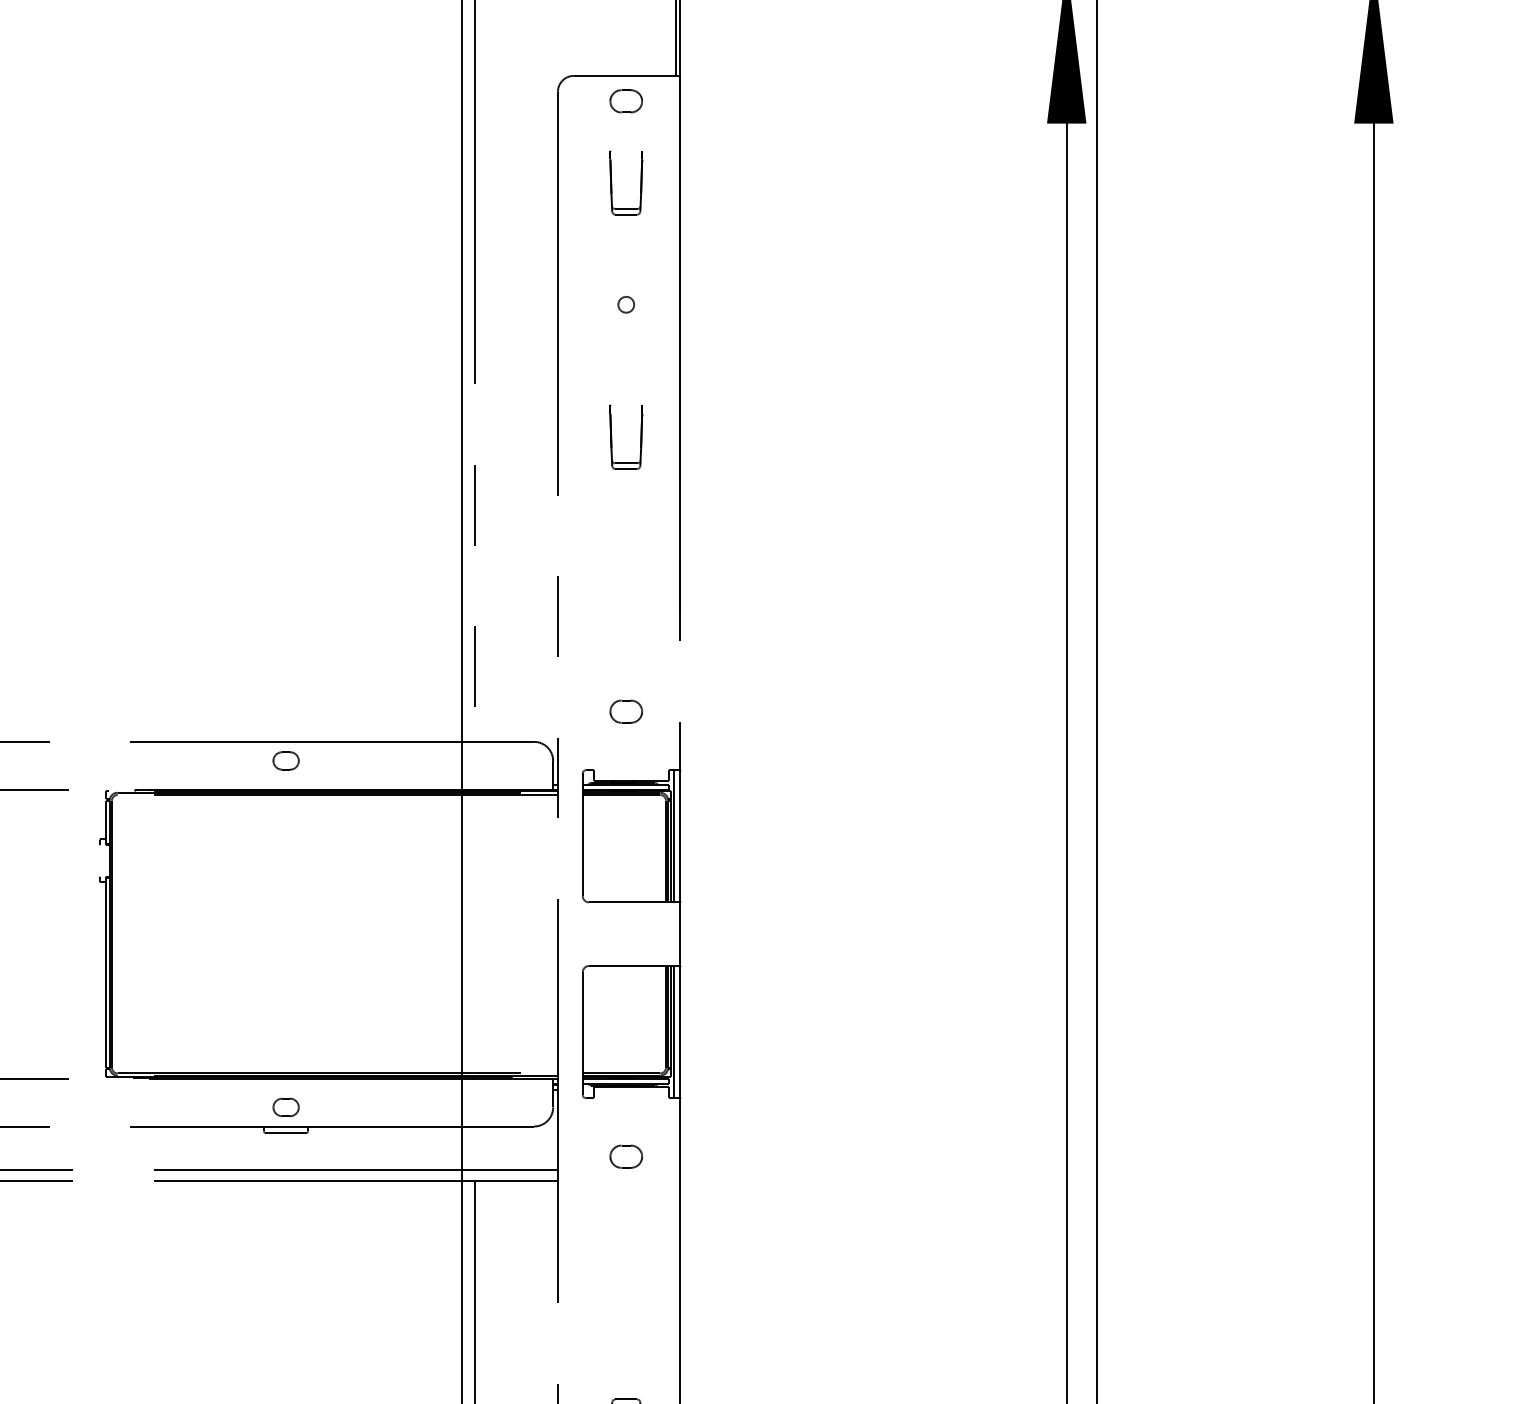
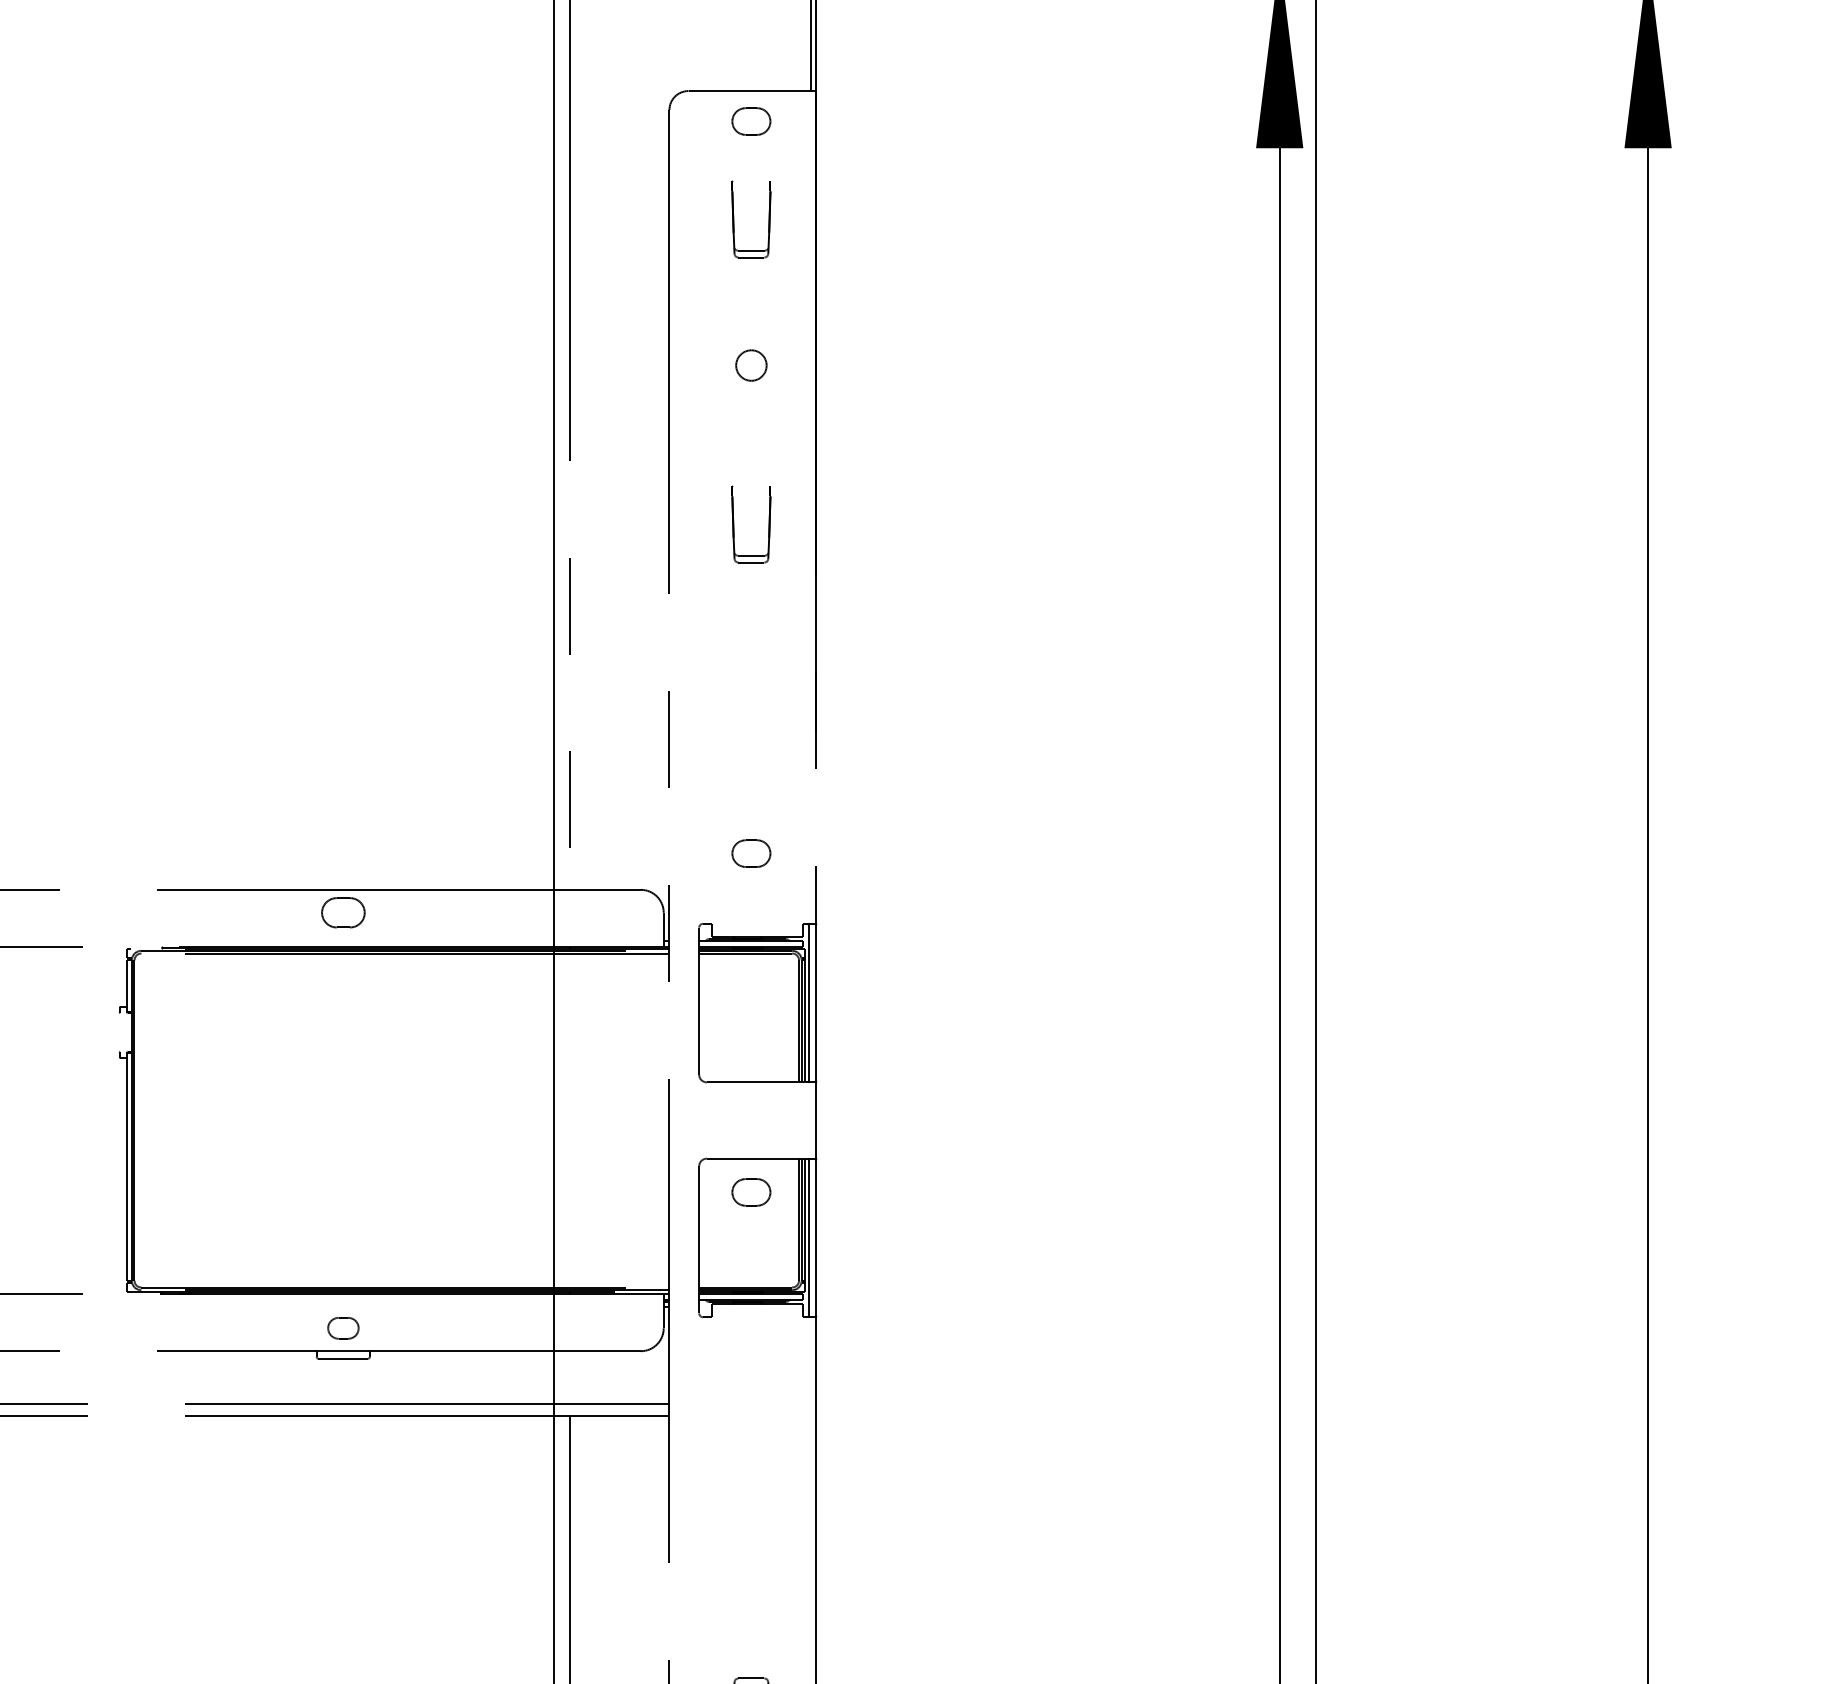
circle: (625, 304) -> (750, 365), size x1.6
part: (286, 760) -> (343, 912), size x1.4
part: (626, 1156) -> (751, 1192), moved

